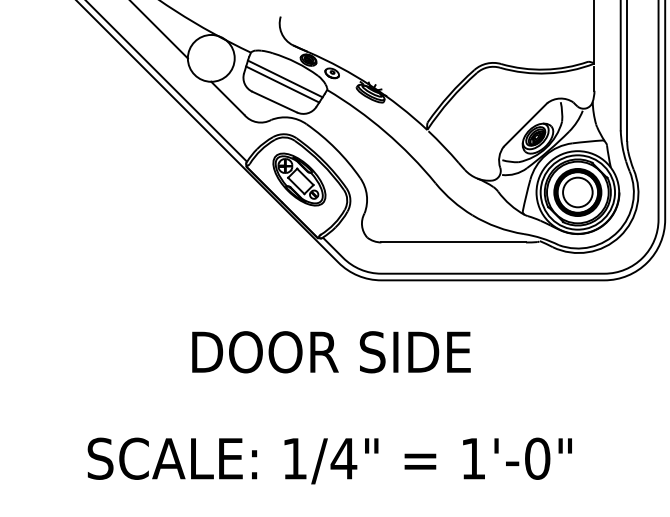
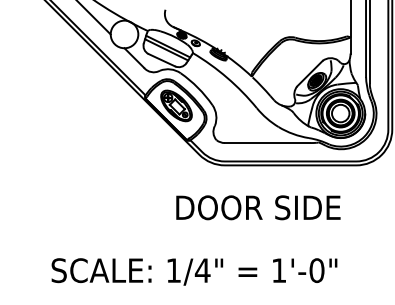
text: (331, 351) -> (258, 207), moved

